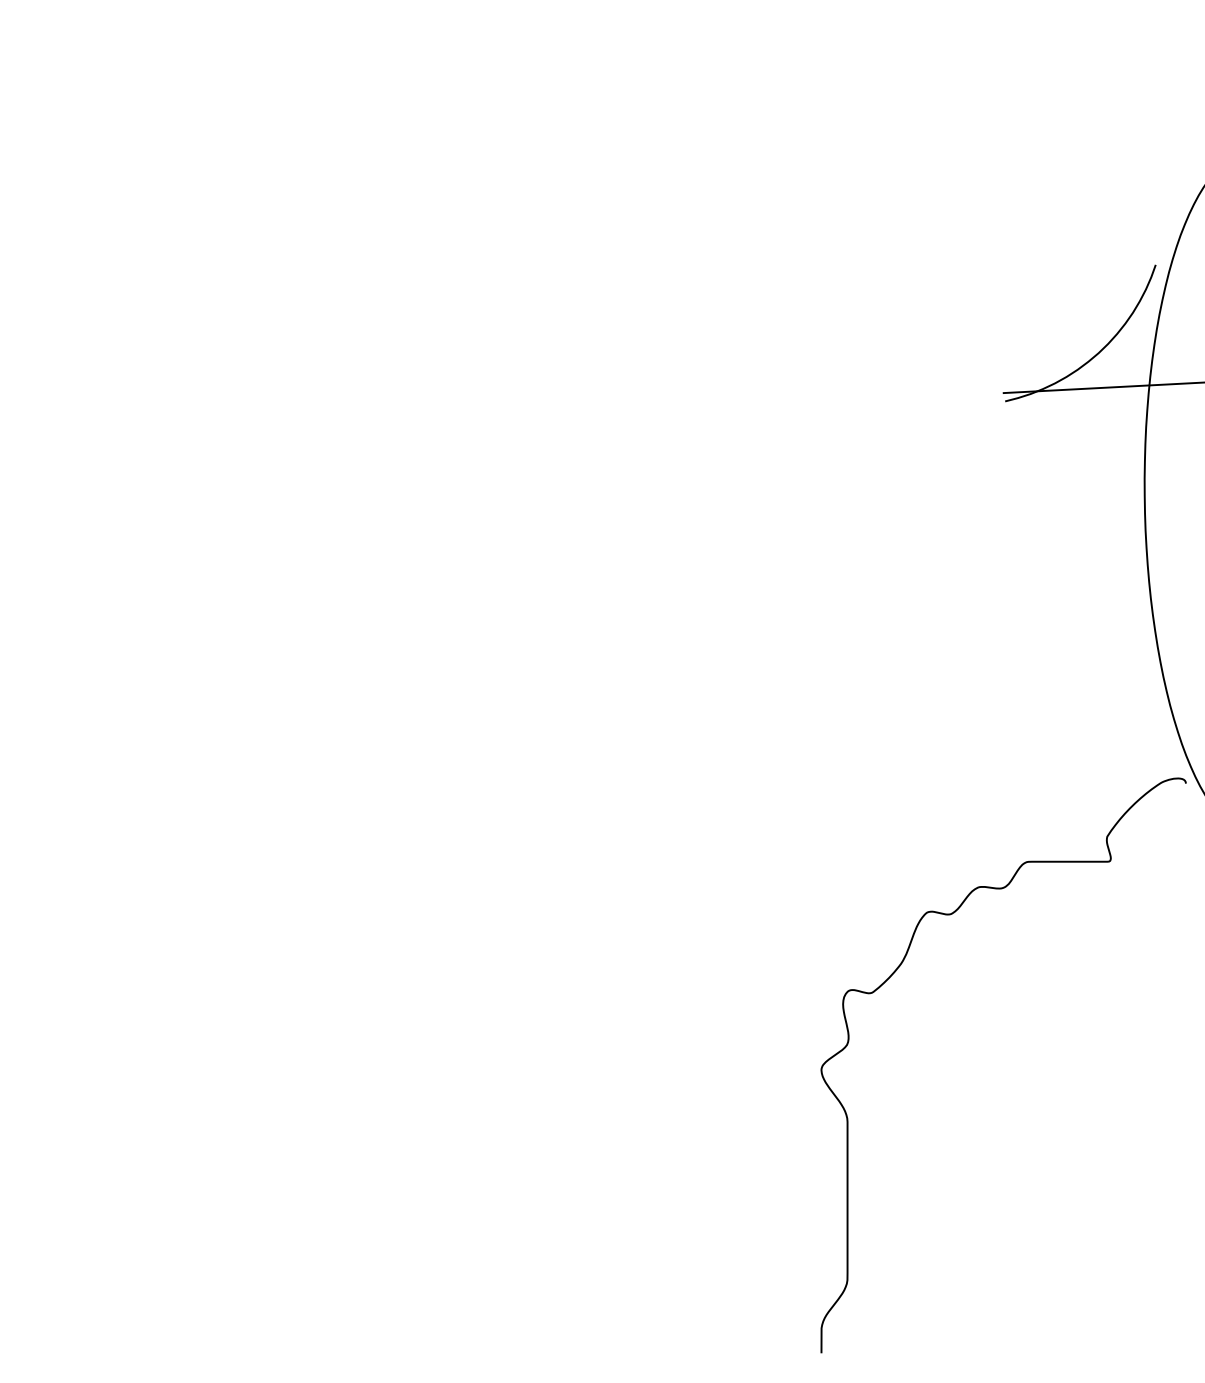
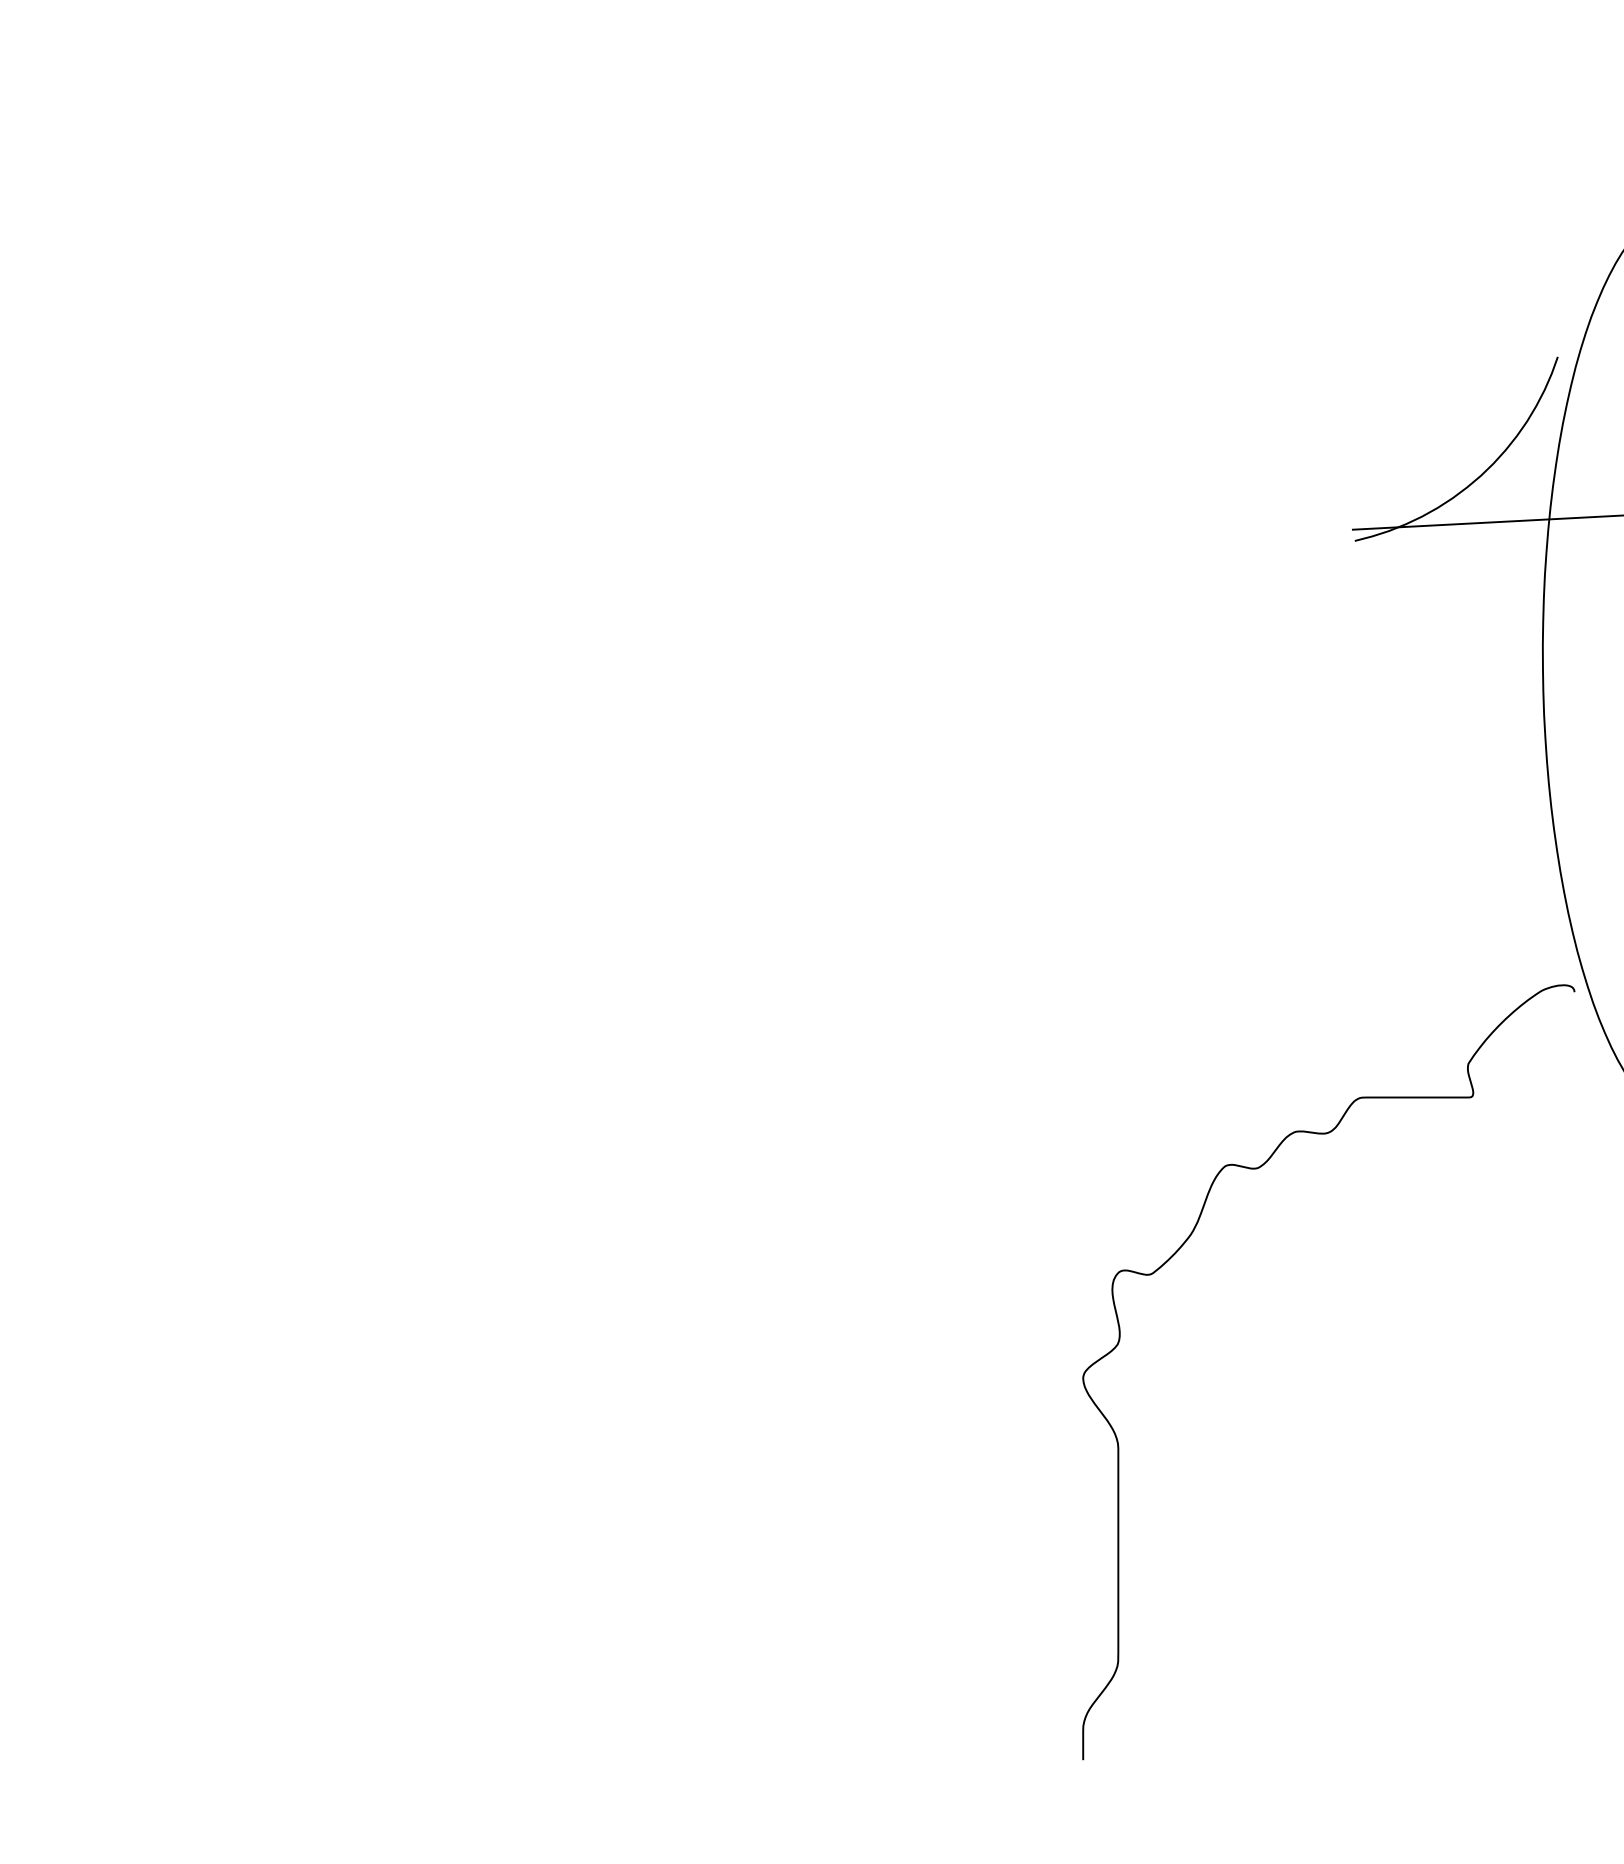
curve: (897, 970) -> (1185, 1243), moved

